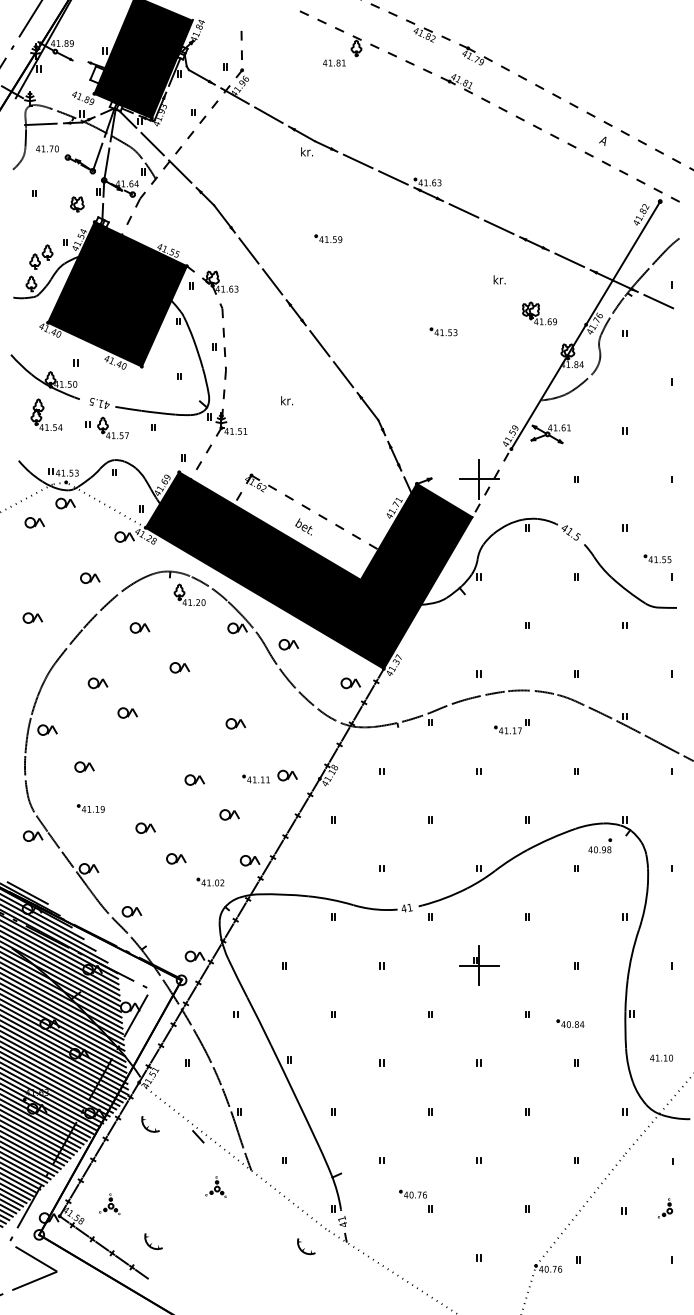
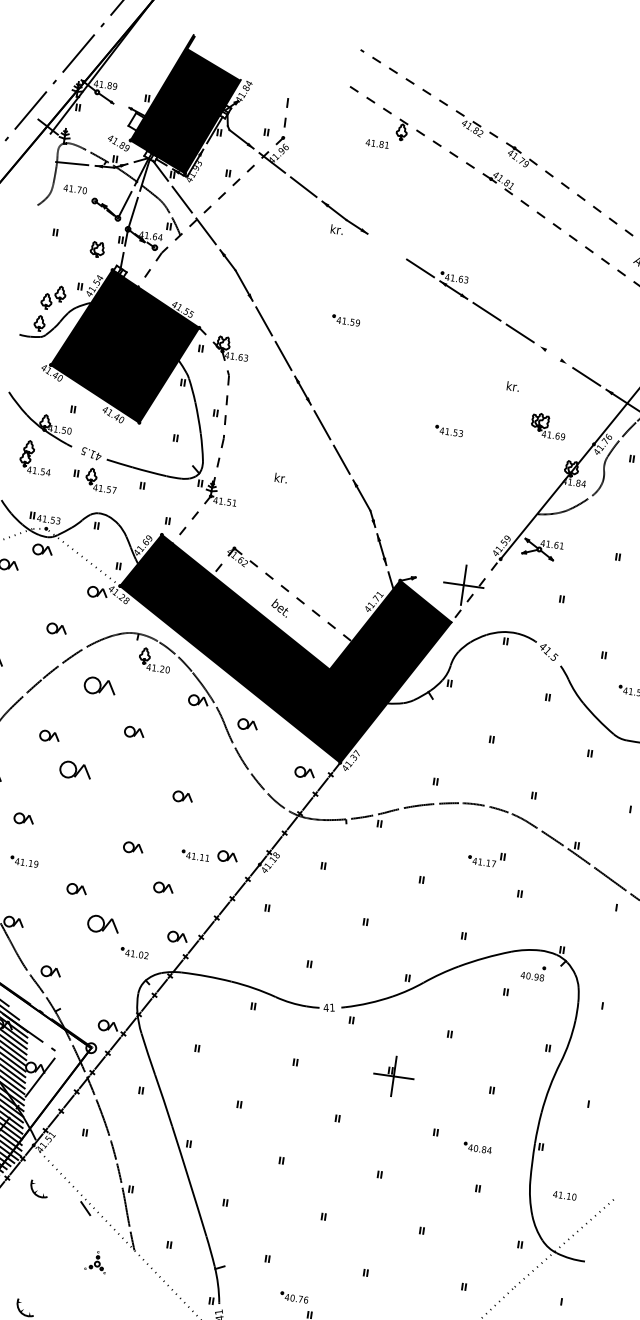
line: (357, 161) -> (386, 246), removed
line: (534, 243) -> (553, 354), removed
part: (139, 627) -> (99, 685), size x1.6
part: (127, 712) -> (75, 769), size x1.6
part: (511, 726) -> (486, 858), moved
part: (176, 858) -> (103, 924), size x1.6

